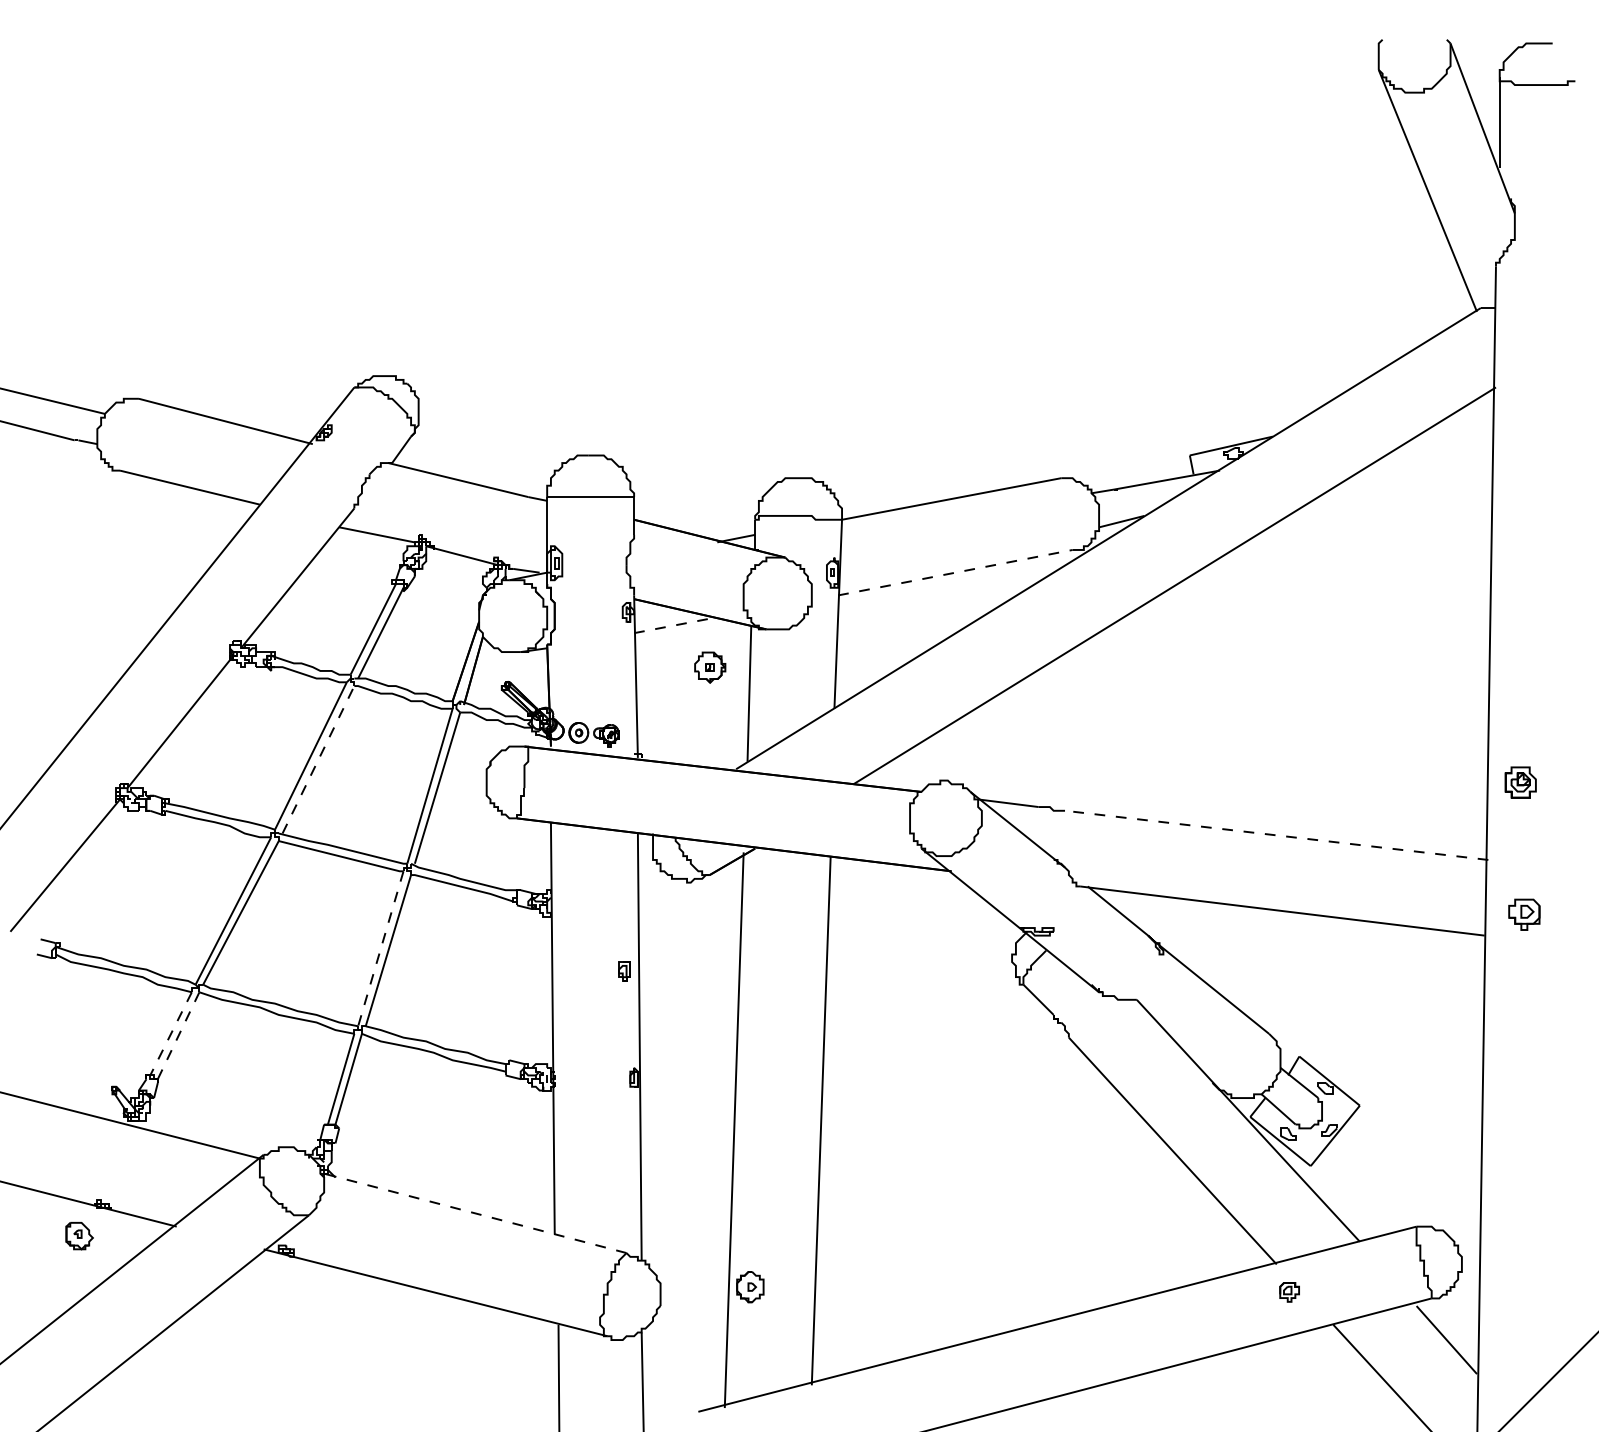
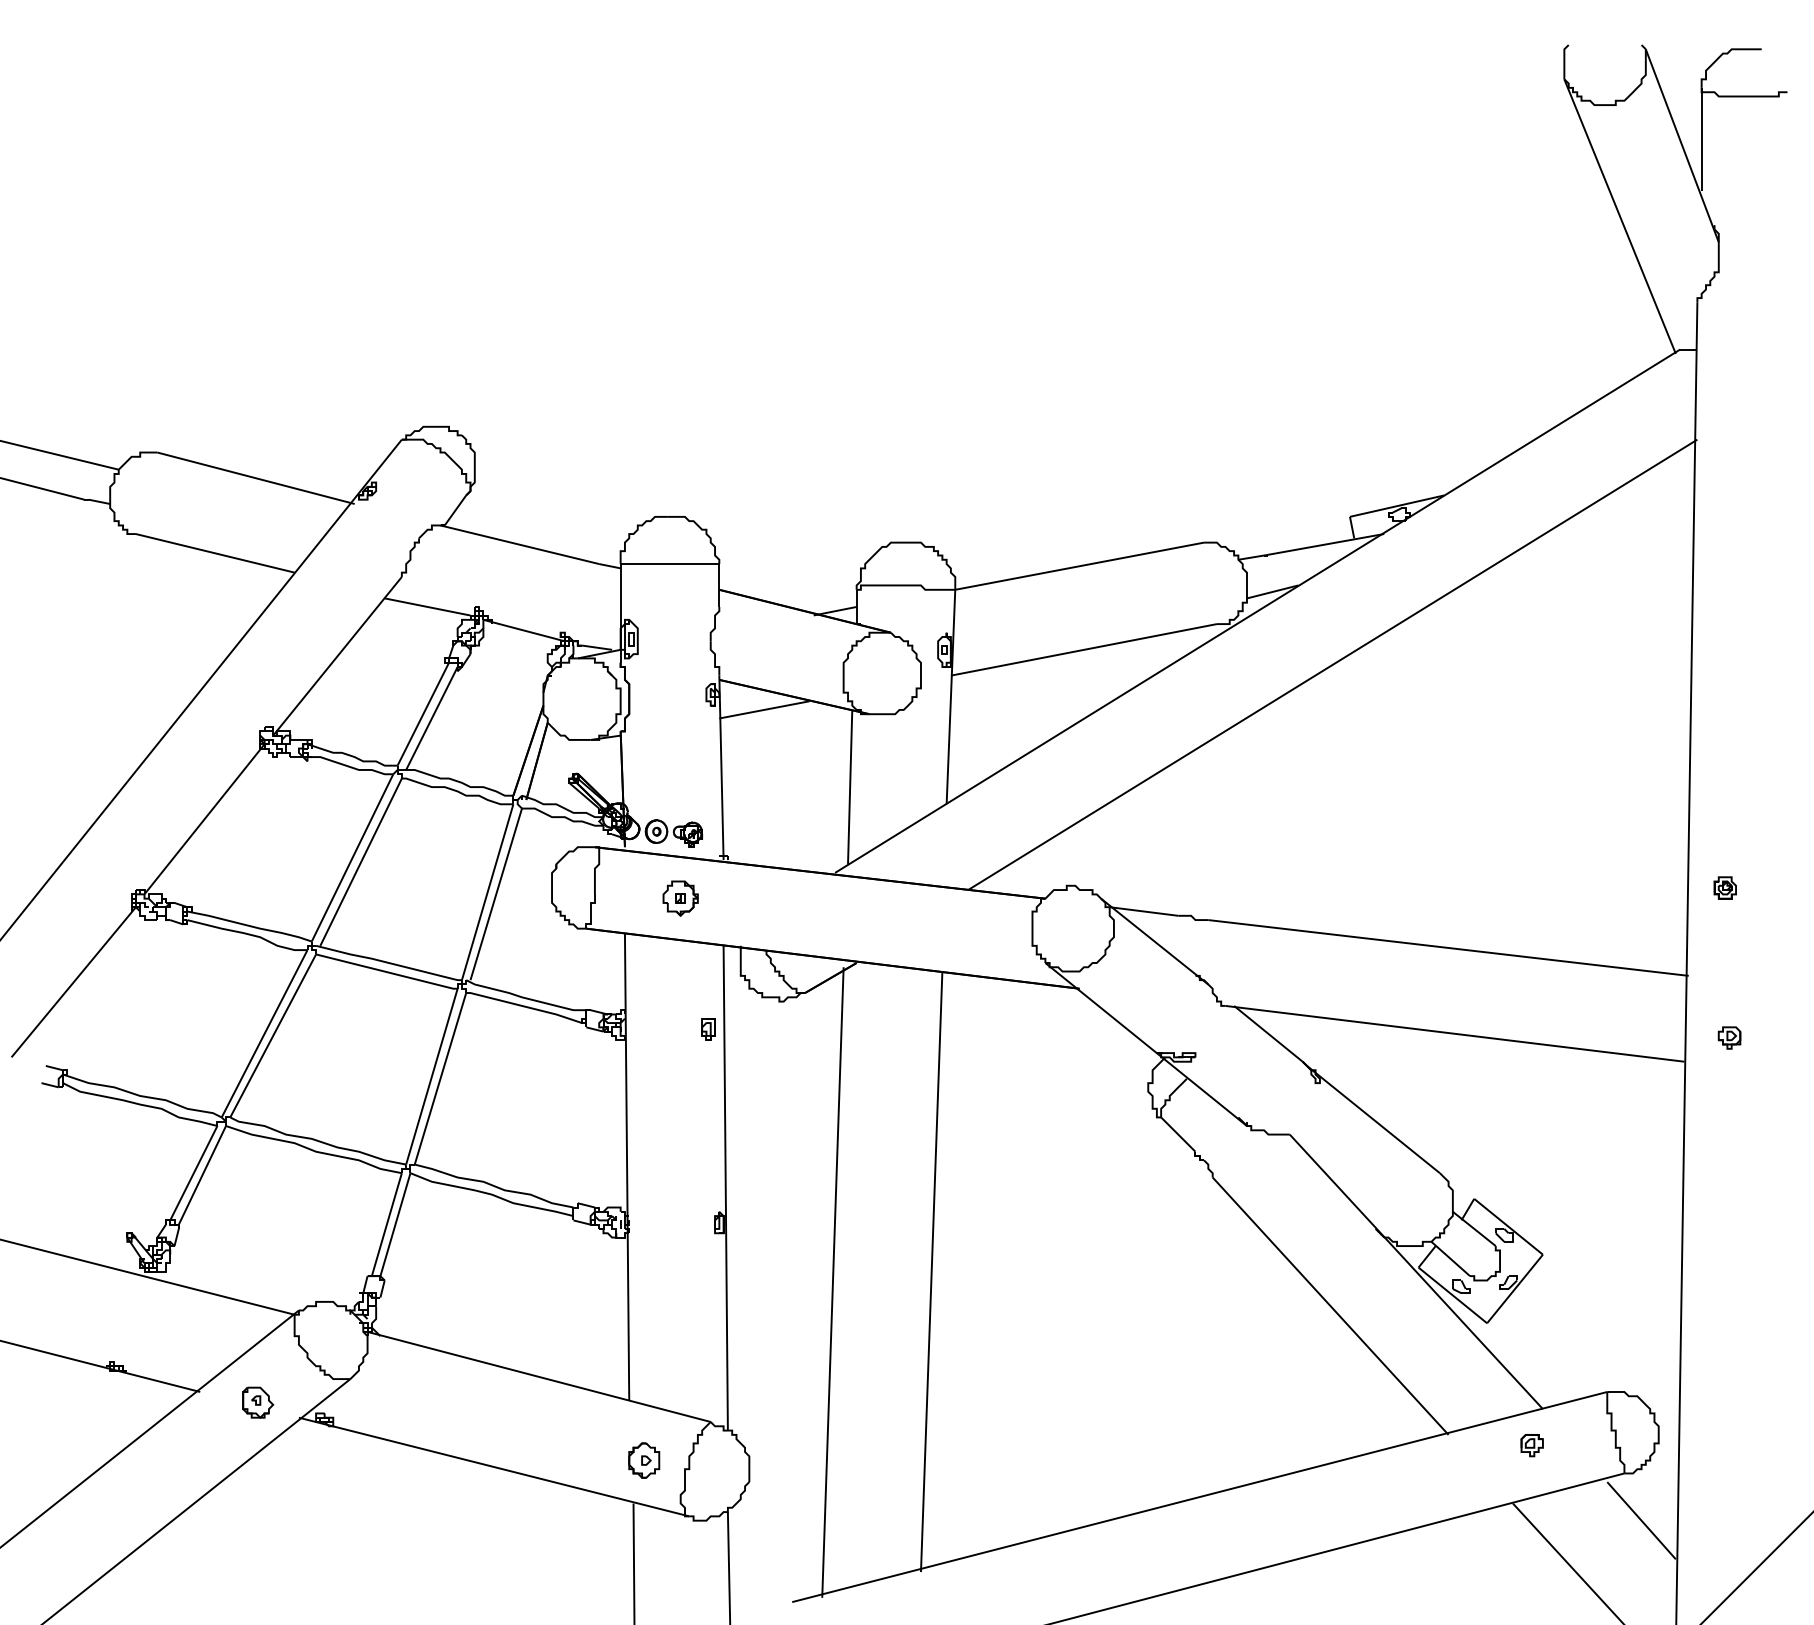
line: (955, 572) -> (1083, 649), dashed -> solid
line: (673, 625) -> (764, 709), dashed -> solid
part: (710, 667) -> (680, 898), moved
line: (318, 759) -> (361, 861), dashed -> solid
part: (1519, 782) -> (1724, 887), size x0.62
line: (1276, 834) -> (1448, 947), dashed -> solid
part: (1524, 914) -> (1729, 1037), size x0.62
line: (380, 948) -> (431, 1076), dashed -> solid
part: (624, 971) -> (708, 1029), moved
line: (170, 1034) -> (193, 1173), dashed -> solid
line: (178, 1035) -> (202, 1175), dashed -> solid
line: (474, 1212) -> (538, 1376), dashed -> solid
part: (80, 1235) -> (258, 1402), moved
part: (750, 1287) -> (644, 1460), moved
part: (1289, 1292) -> (1531, 1445), moved

